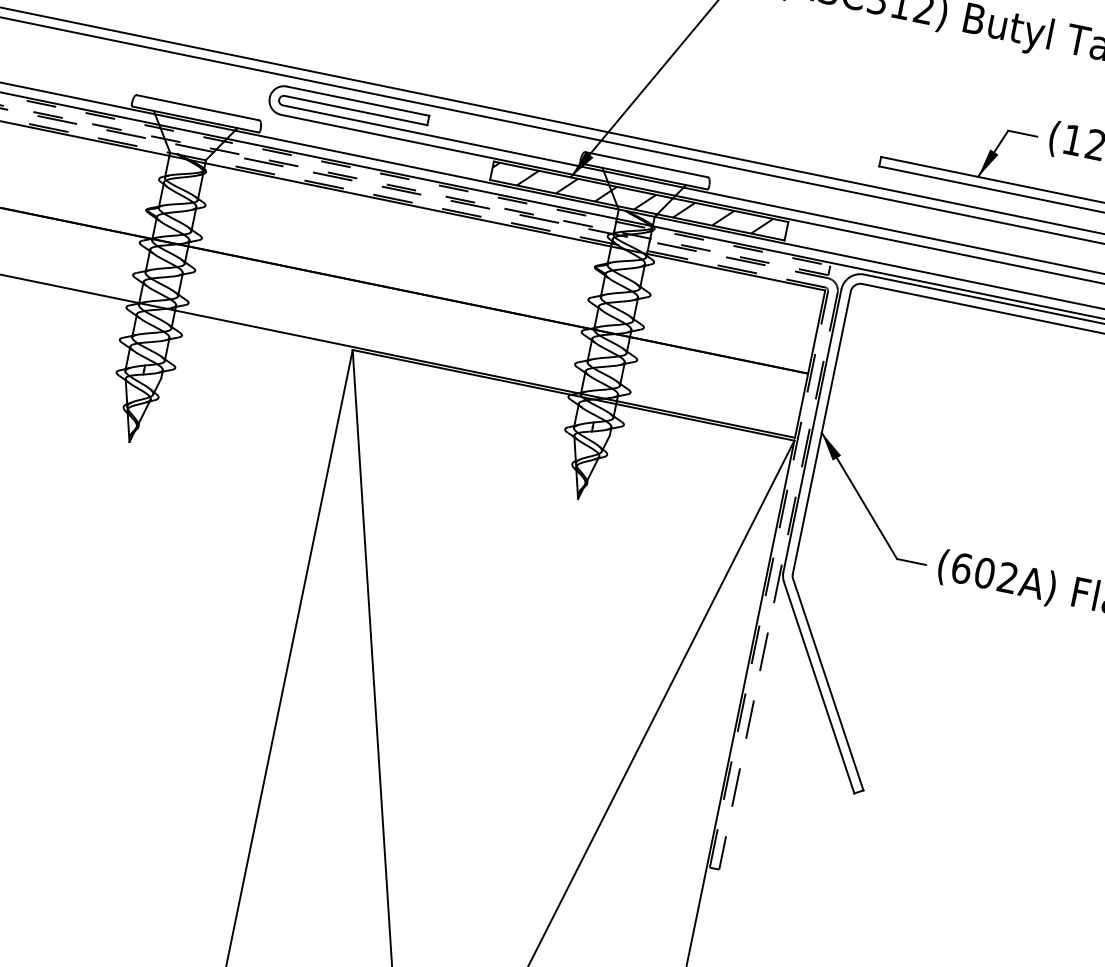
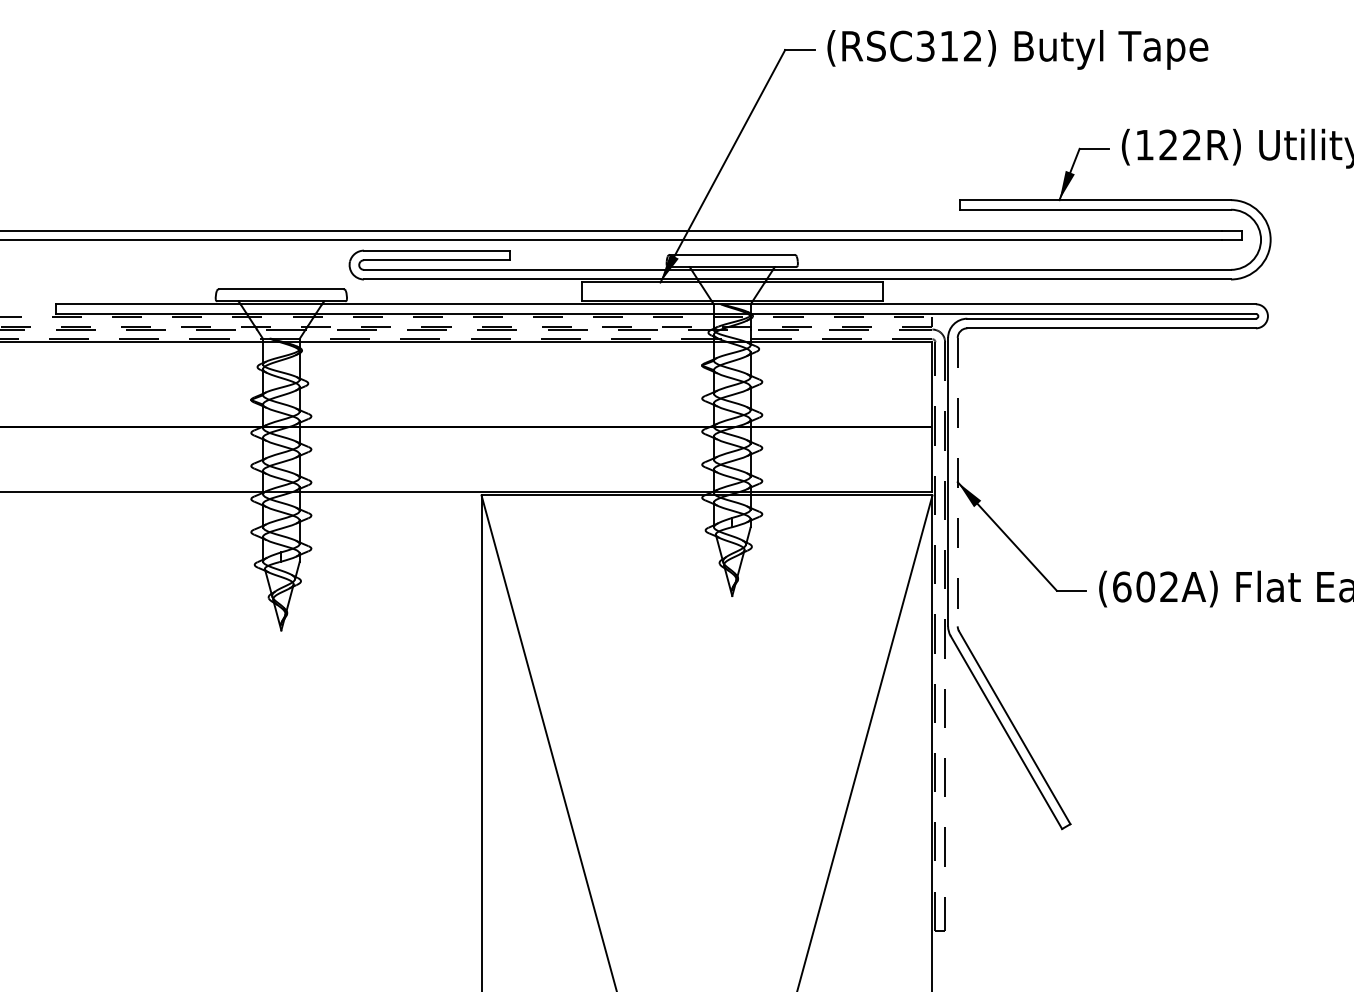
hatch: (631, 199) -> (724, 291), removed
line: (821, 433) -> (957, 482), solid -> dashed

